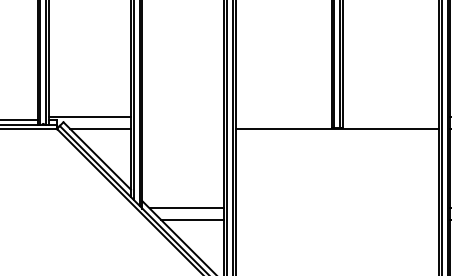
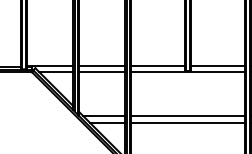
line: (183, 117) -> (102, 65), added
line: (282, 117) -> (157, 65), added
line: (390, 117) -> (217, 65), added
line: (183, 128) -> (102, 71), added
line: (336, 208) -> (187, 116), added
line: (336, 219) -> (187, 122), added

